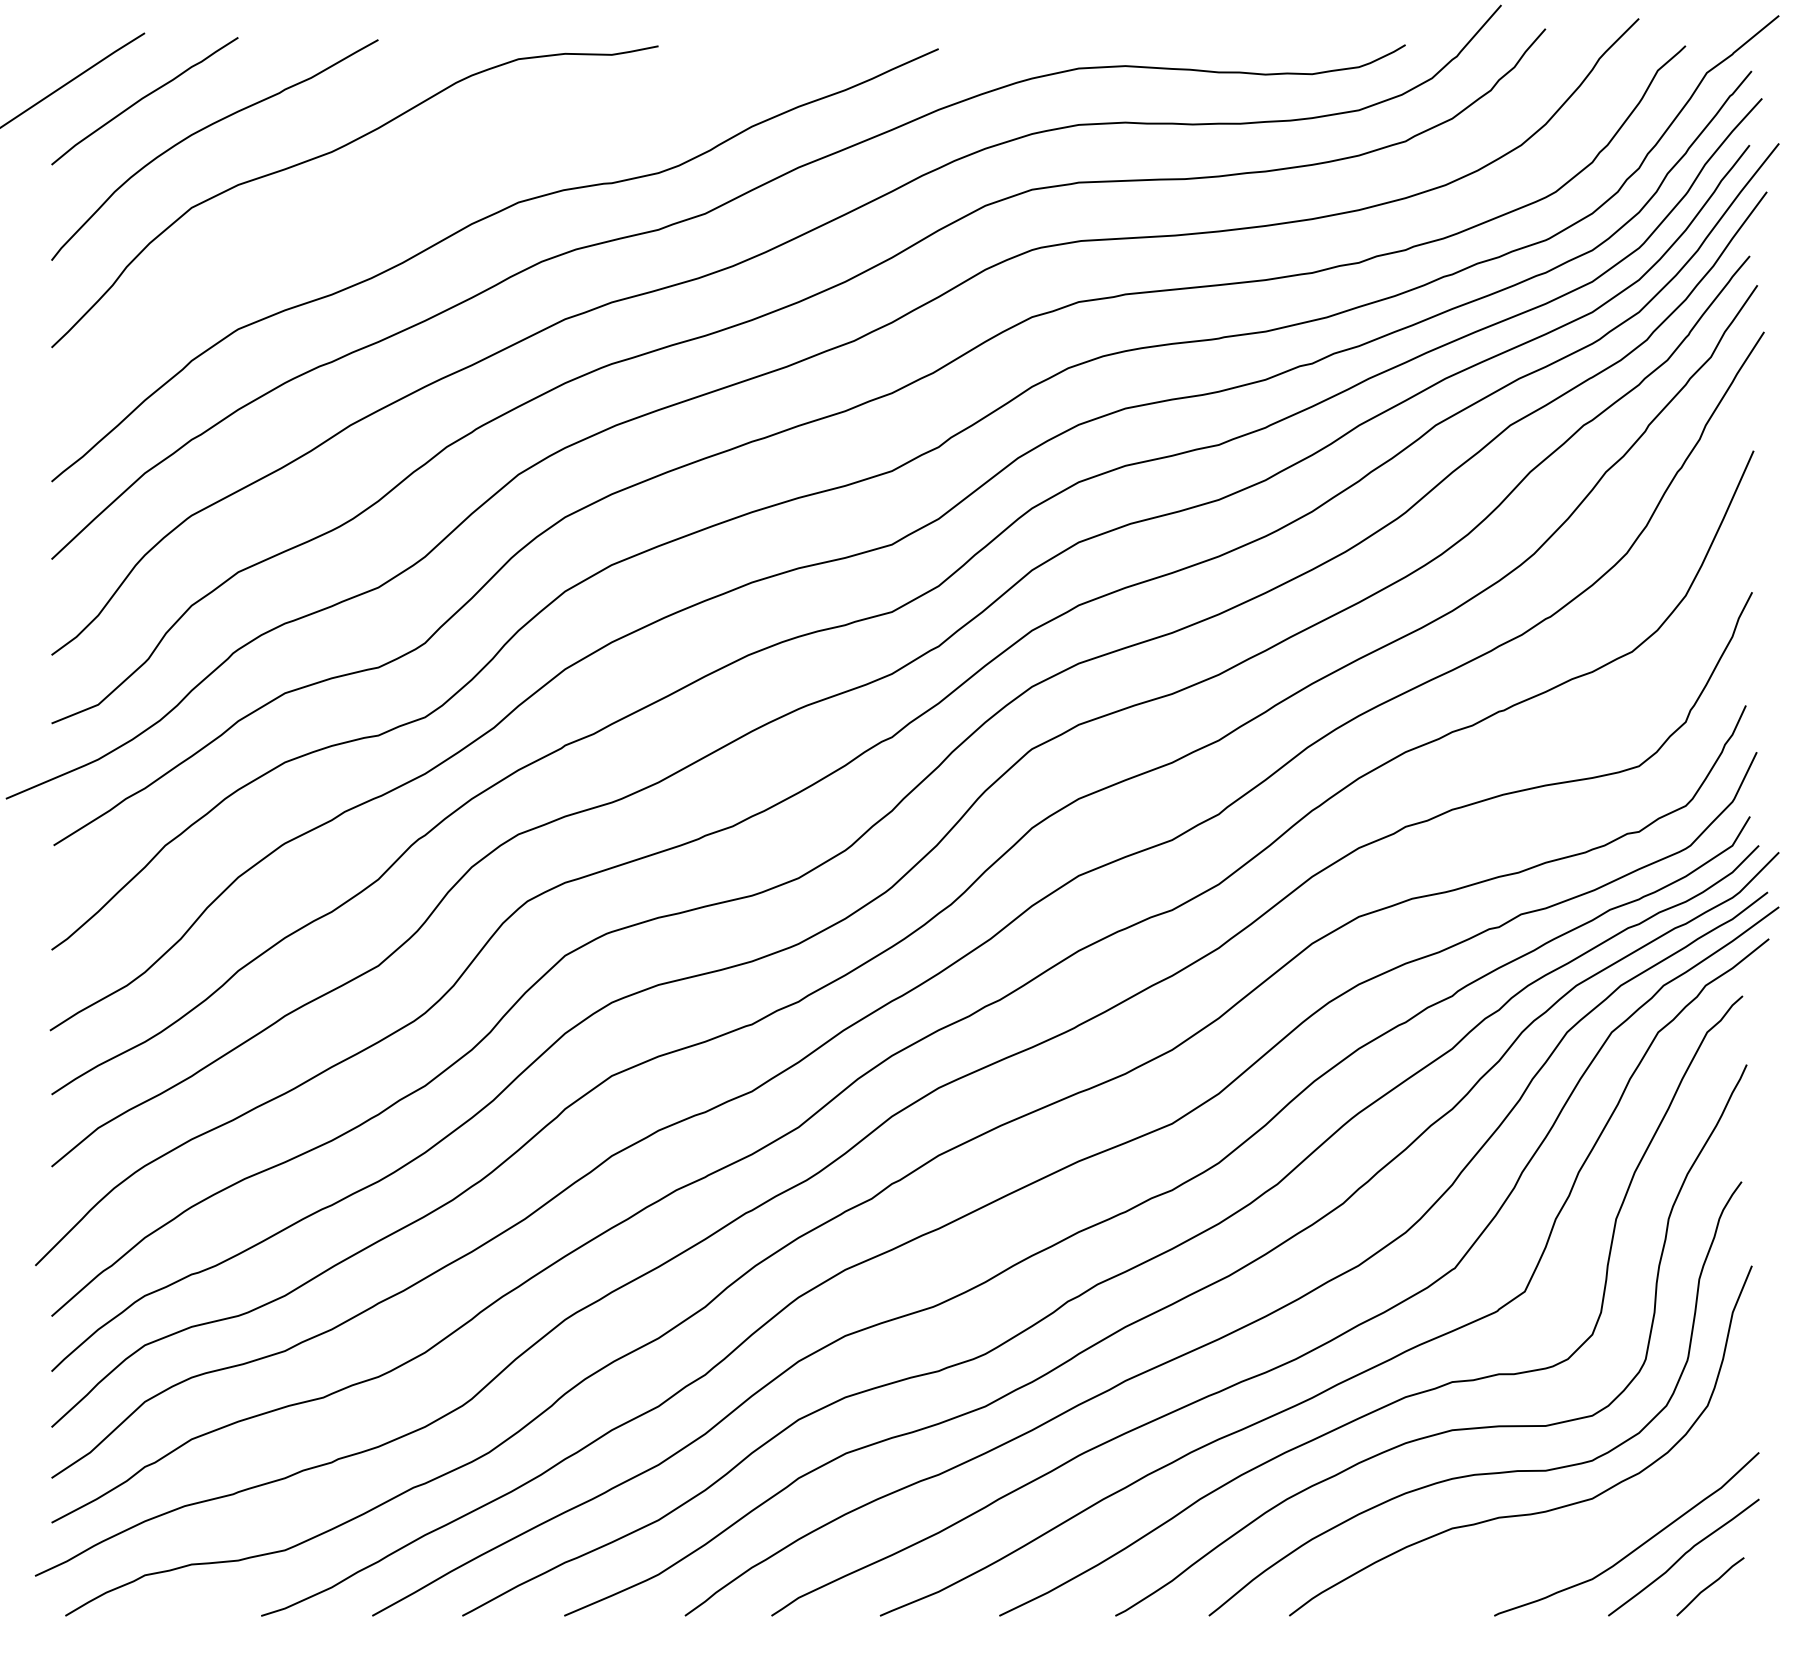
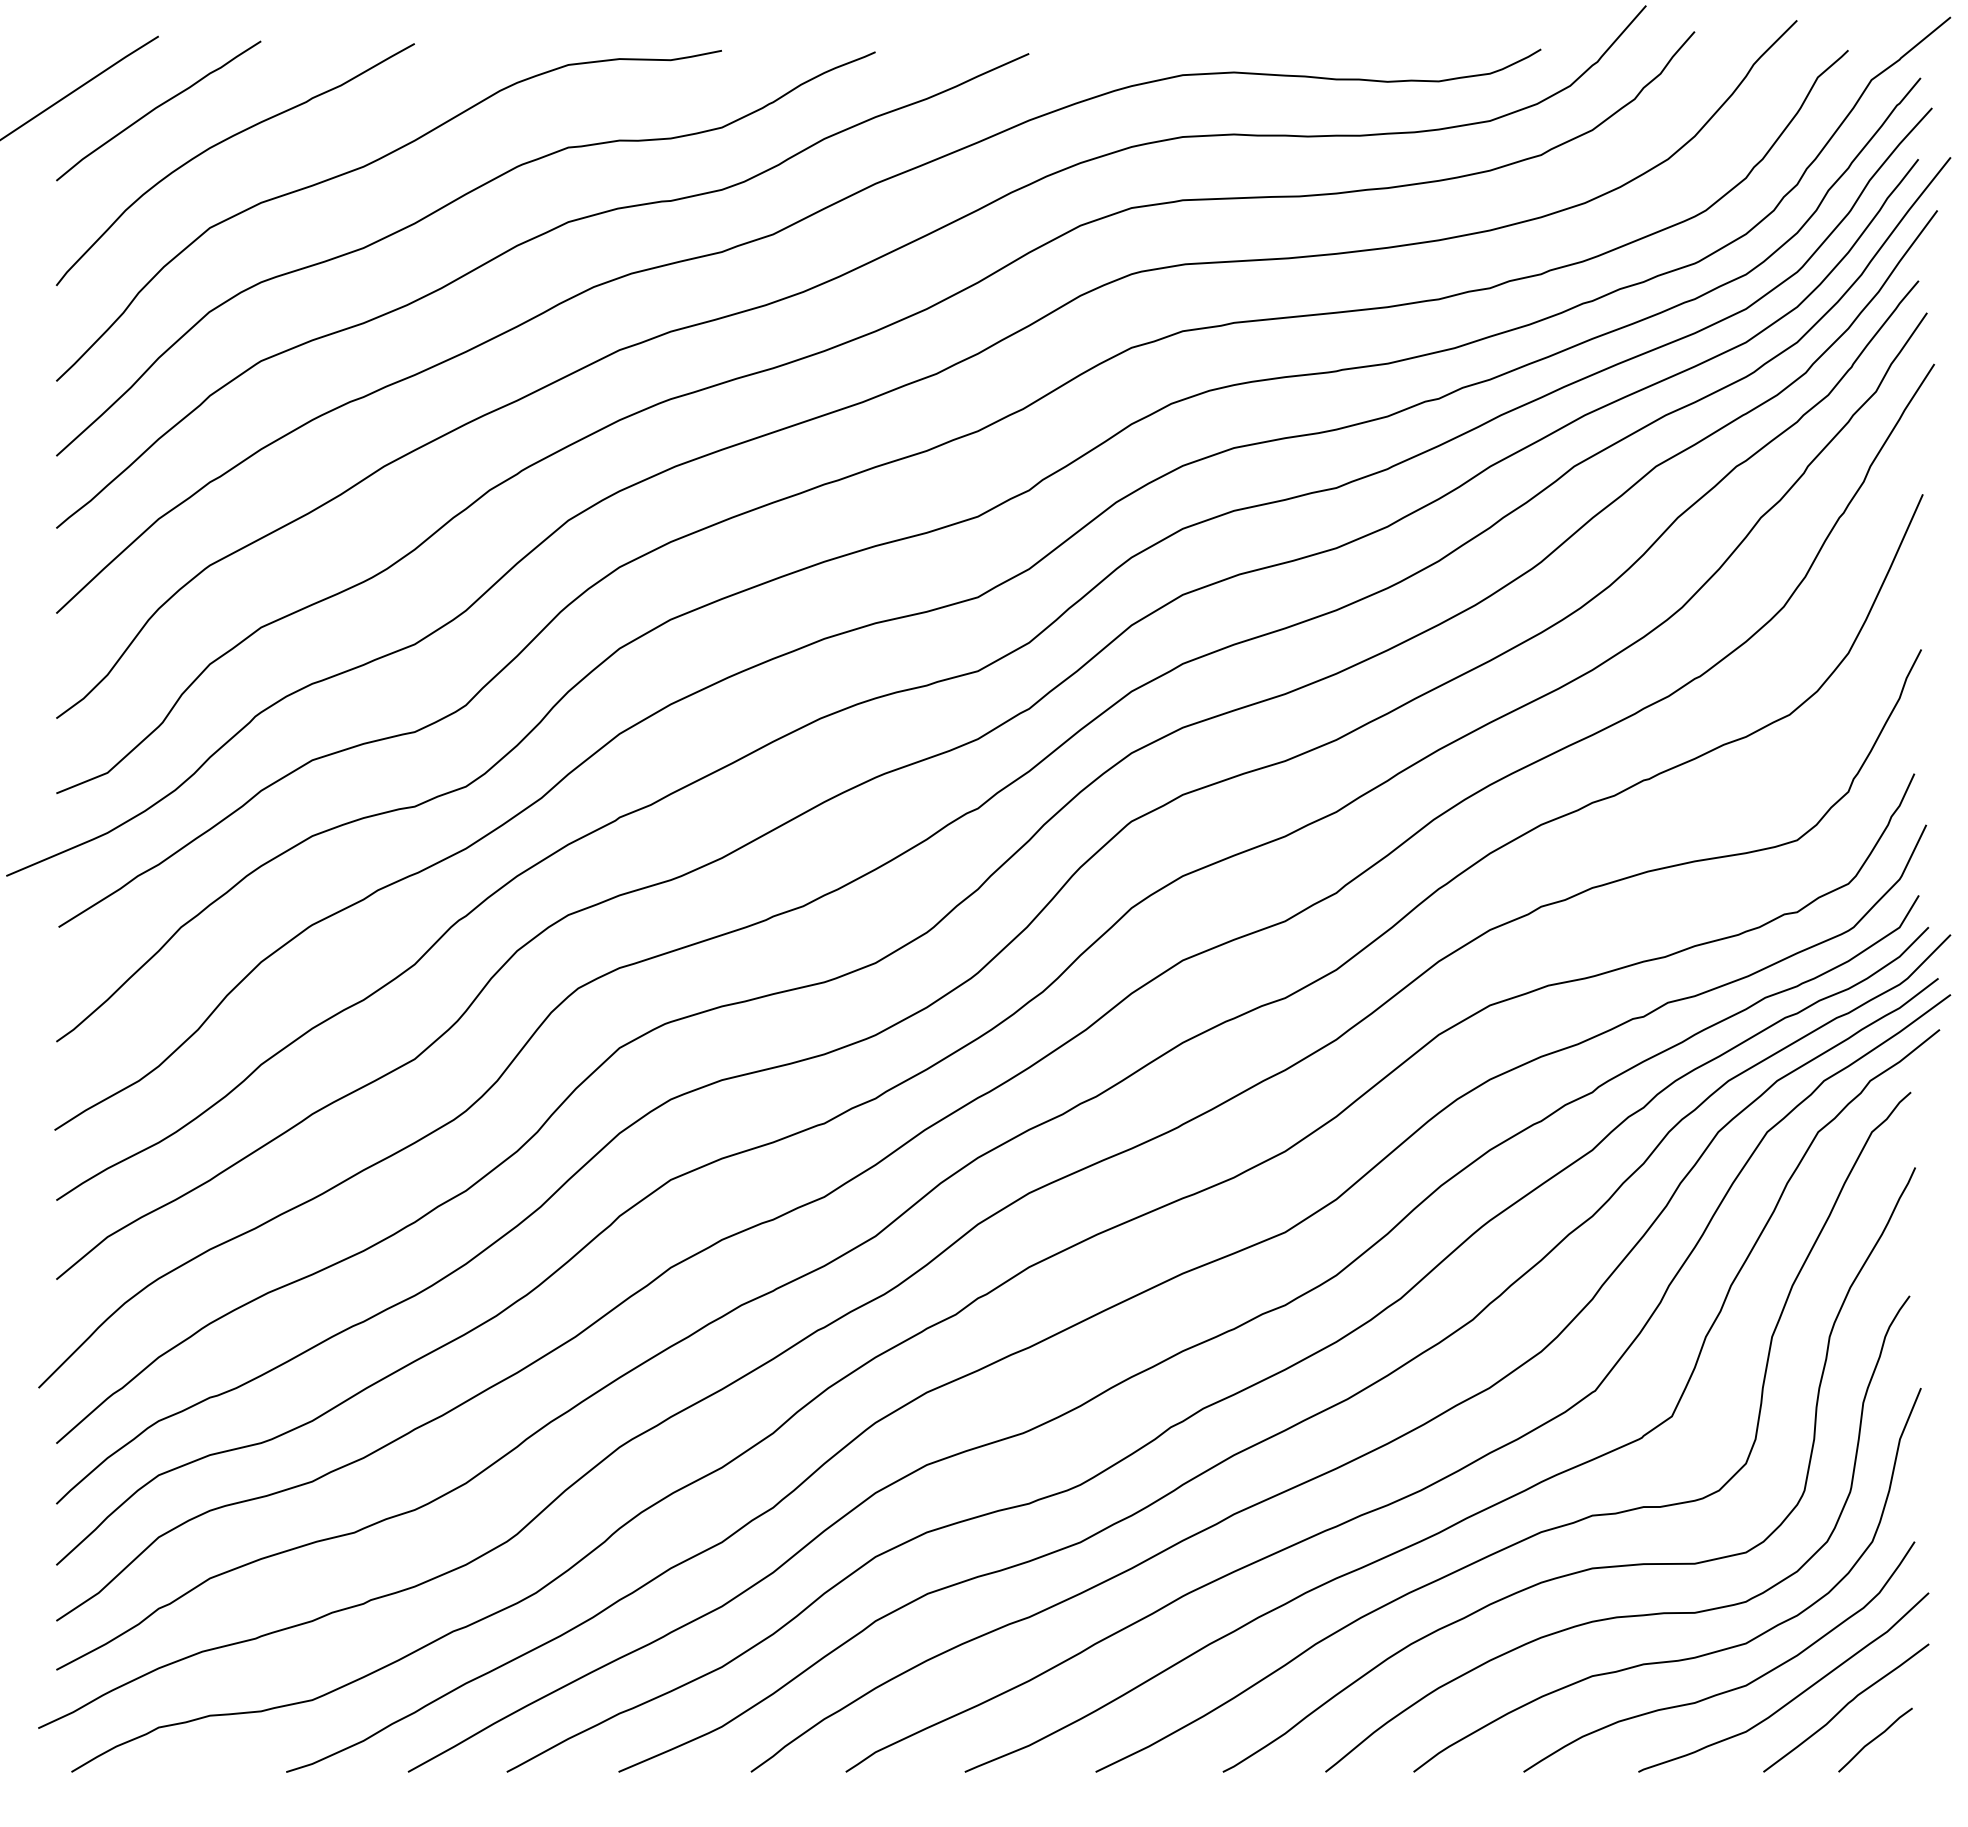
curve: (404, 190) -> (443, 208), added
curve: (1574, 1541) -> (1726, 1690), added

